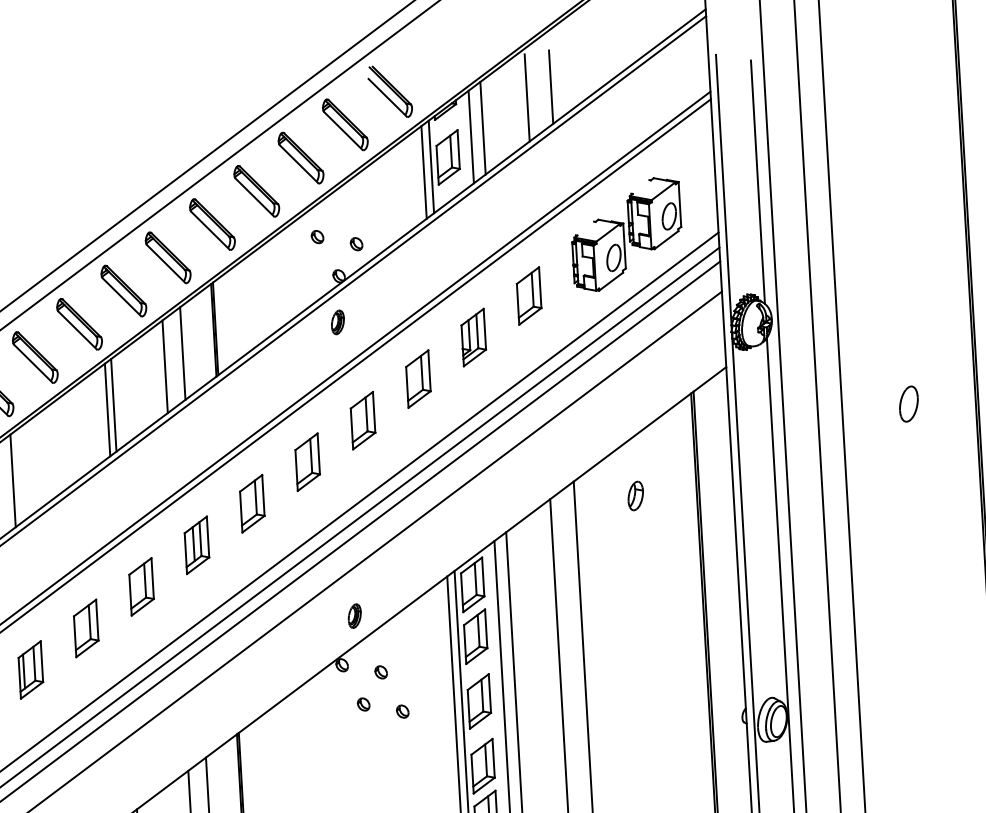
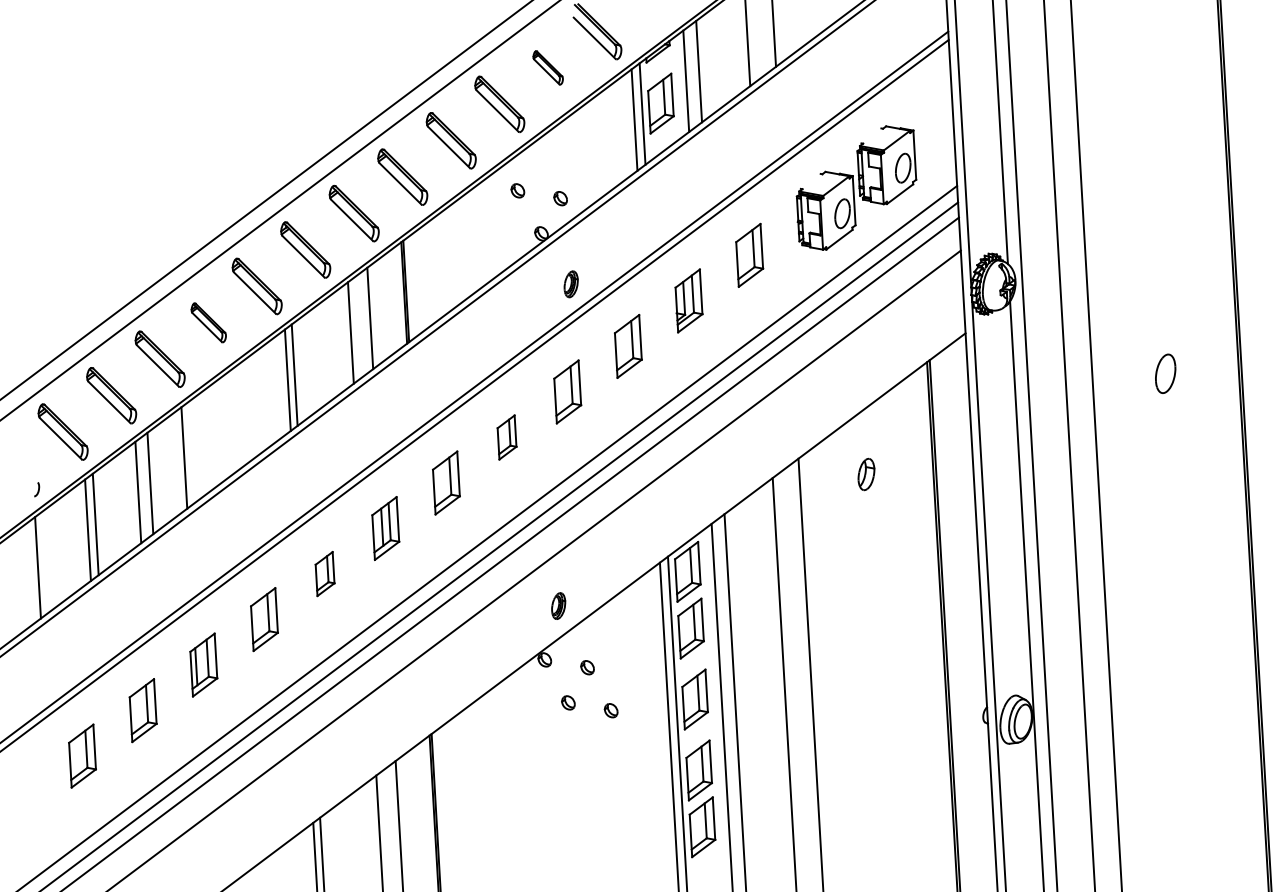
part: (344, 124) -> (547, 67), size x0.6
part: (337, 322) -> (570, 284), moved
part: (35, 357) -> (208, 322), size x0.7
part: (307, 462) -> (506, 437), size x0.7
part: (141, 586) -> (324, 573), size x0.7

